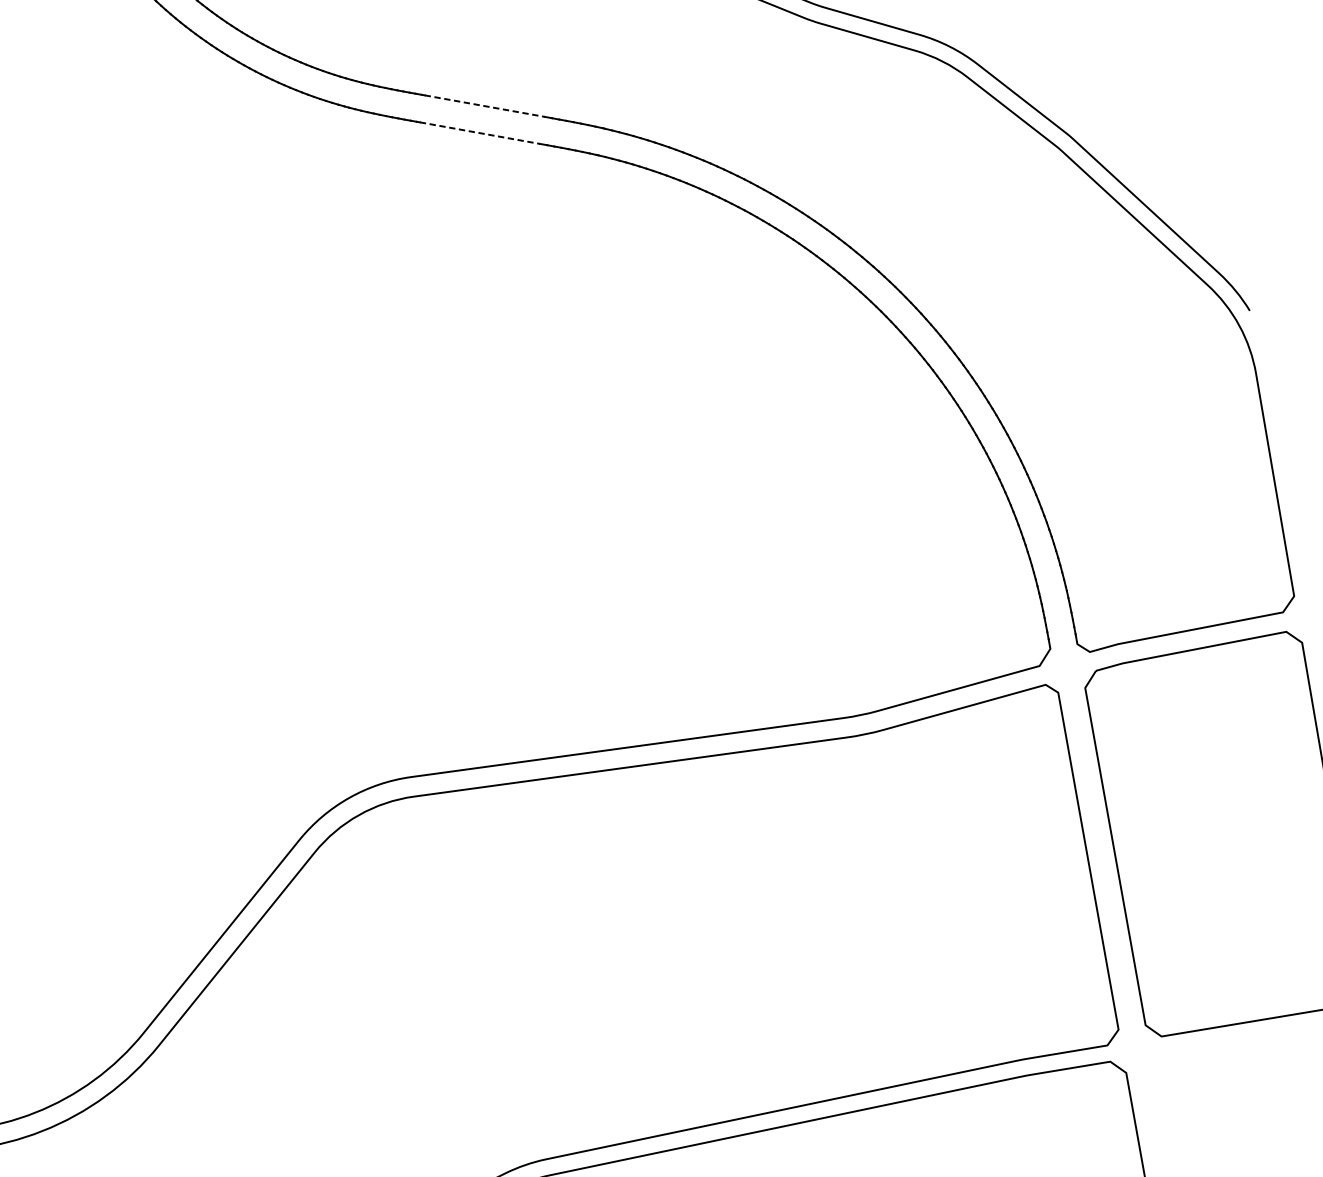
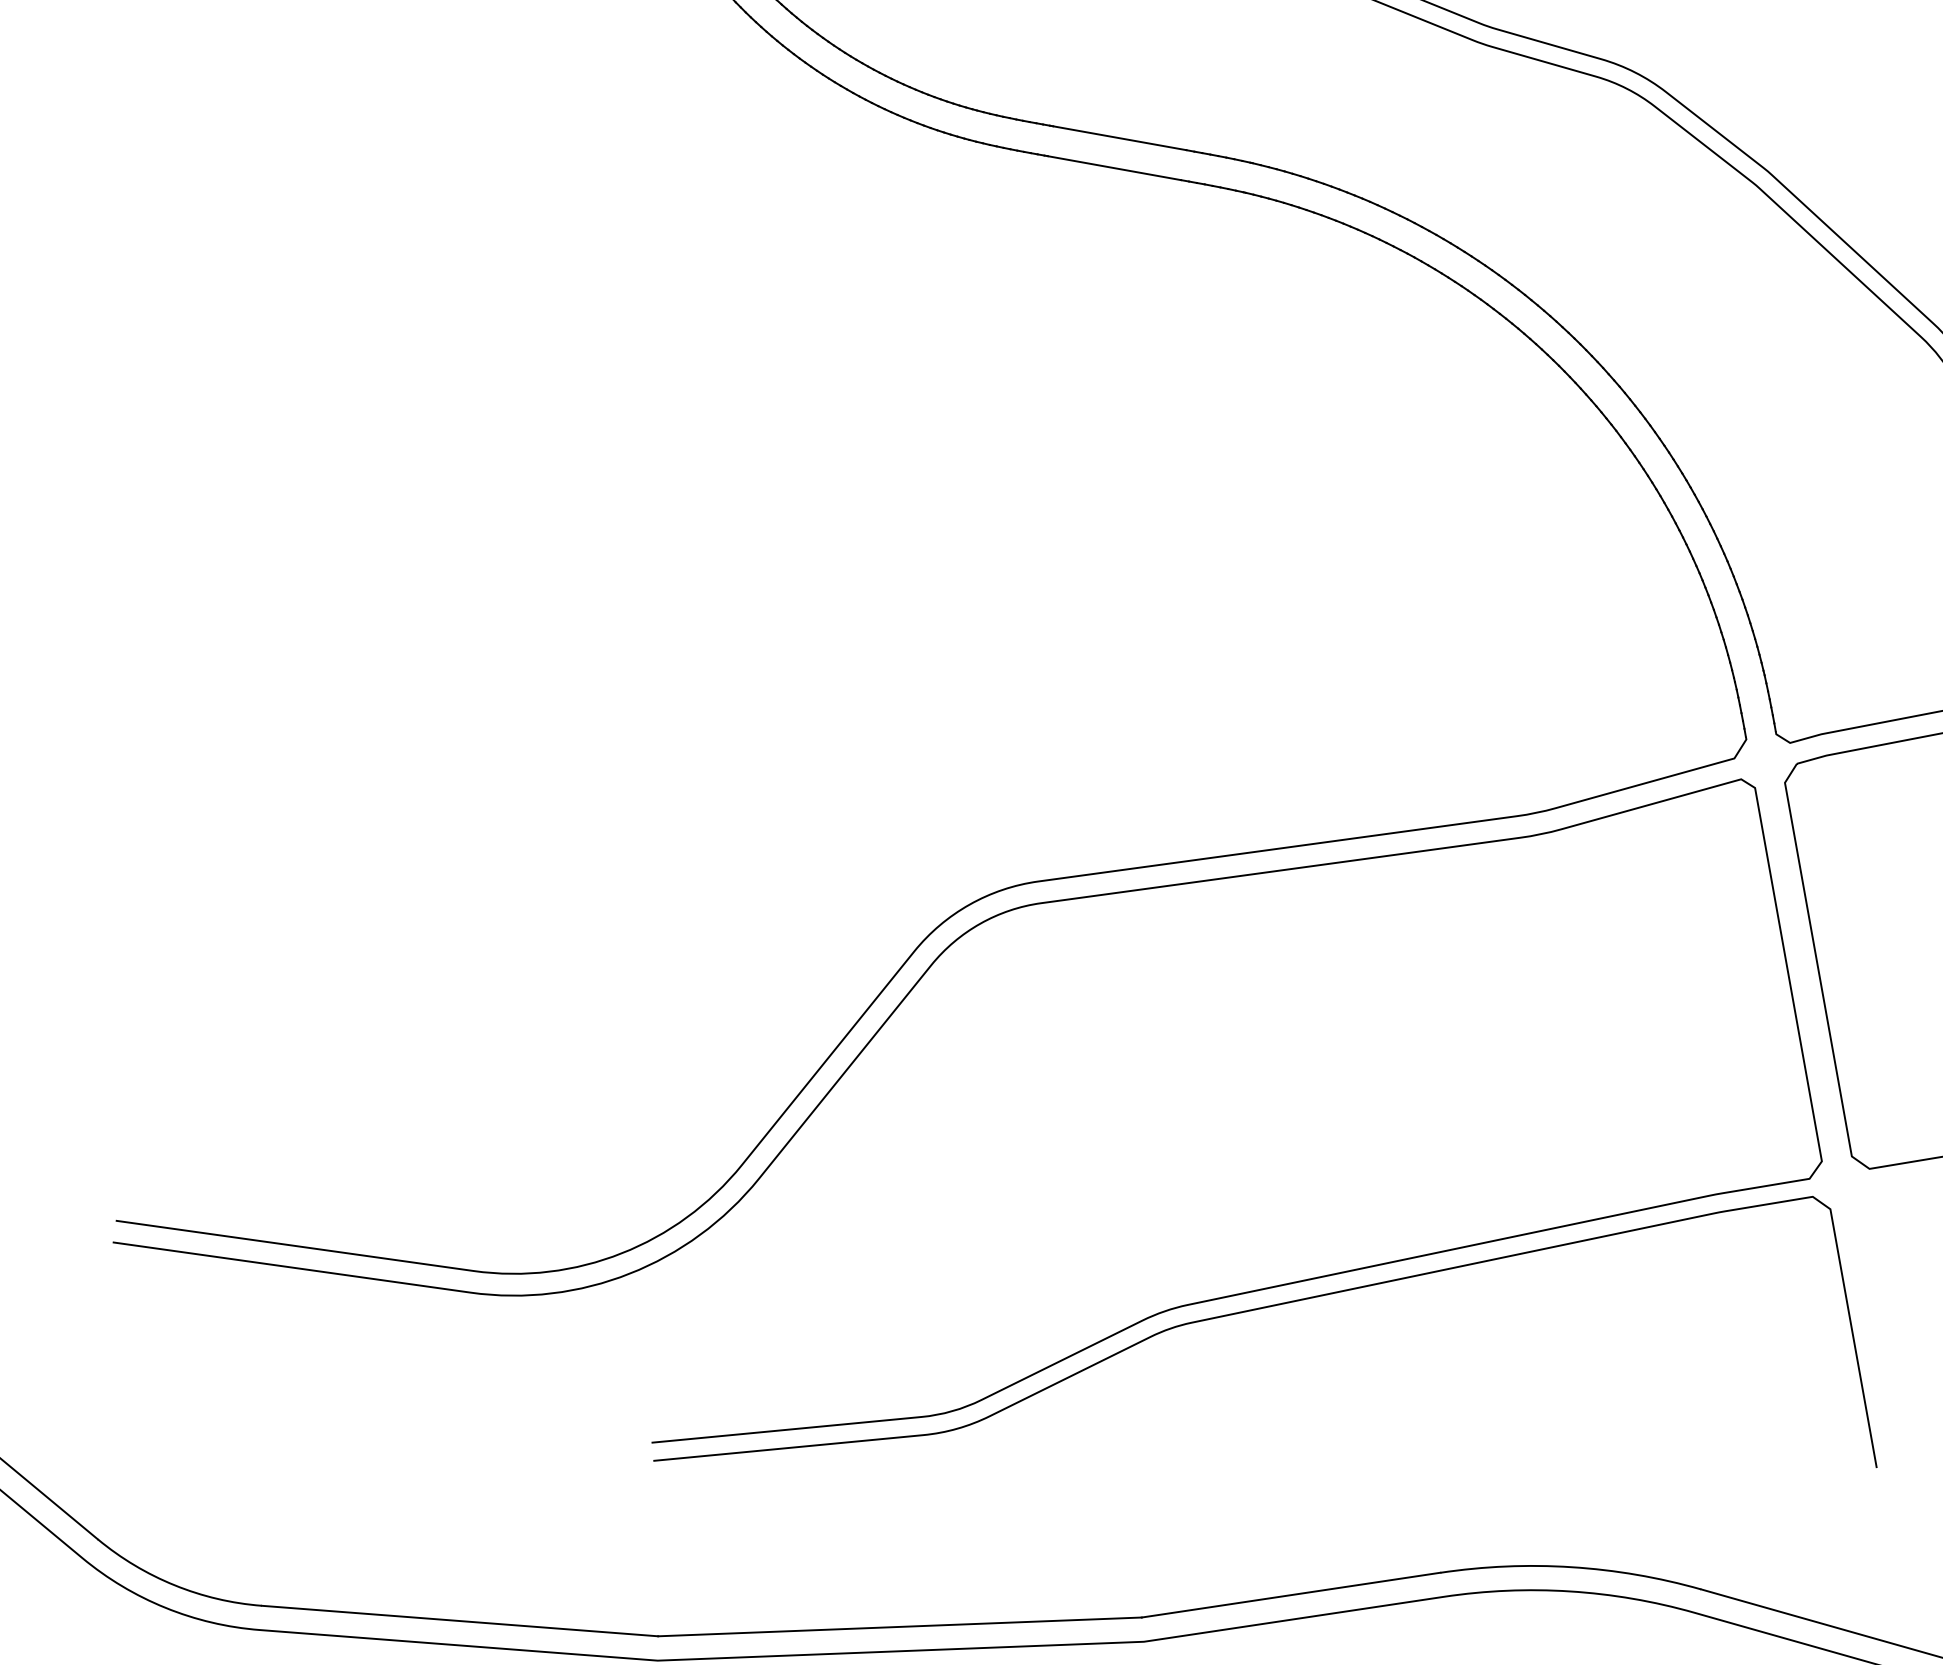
line: (484, 106) -> (1119, 138), dashed -> solid
line: (480, 133) -> (1114, 168), dashed -> solid

